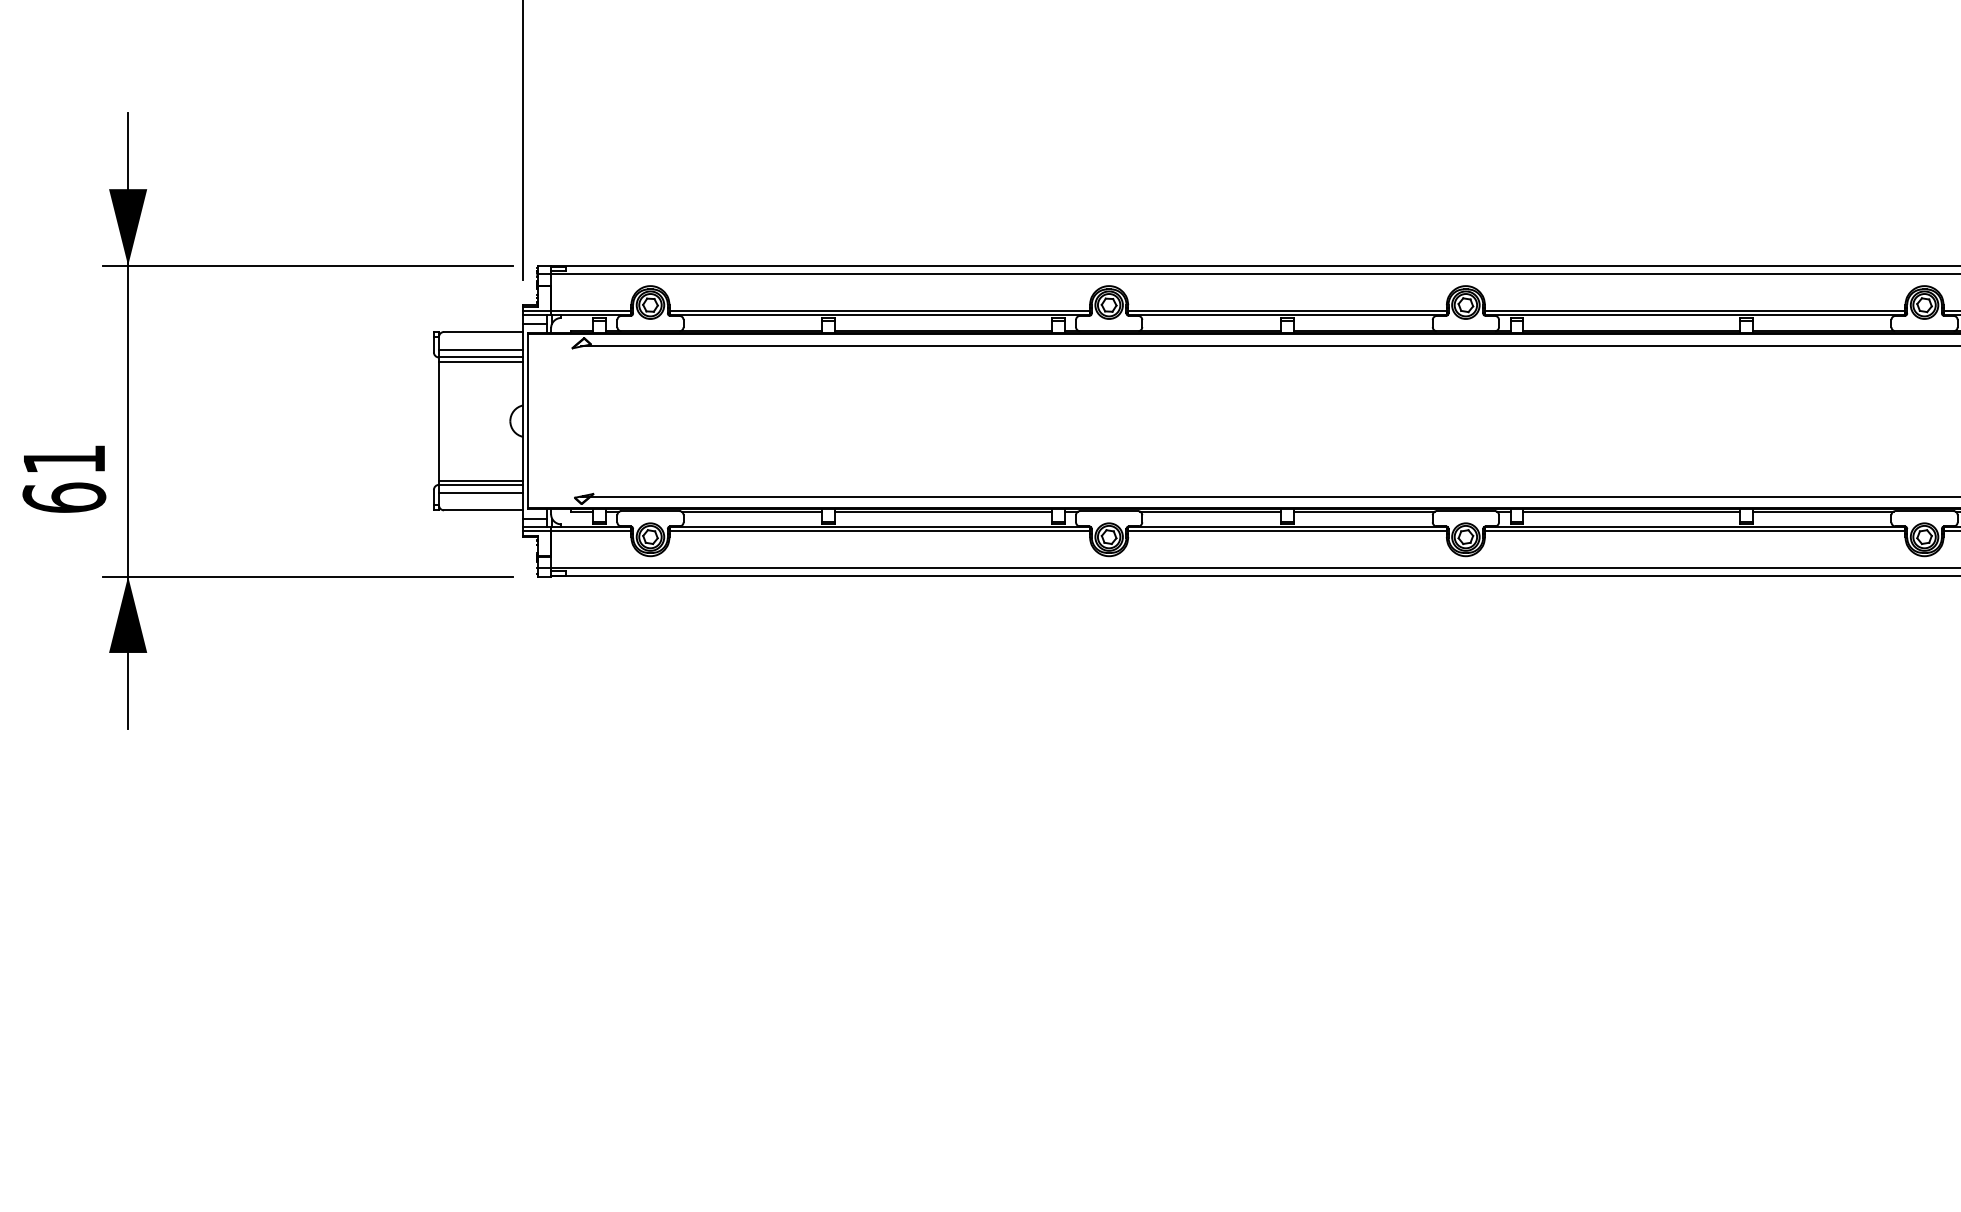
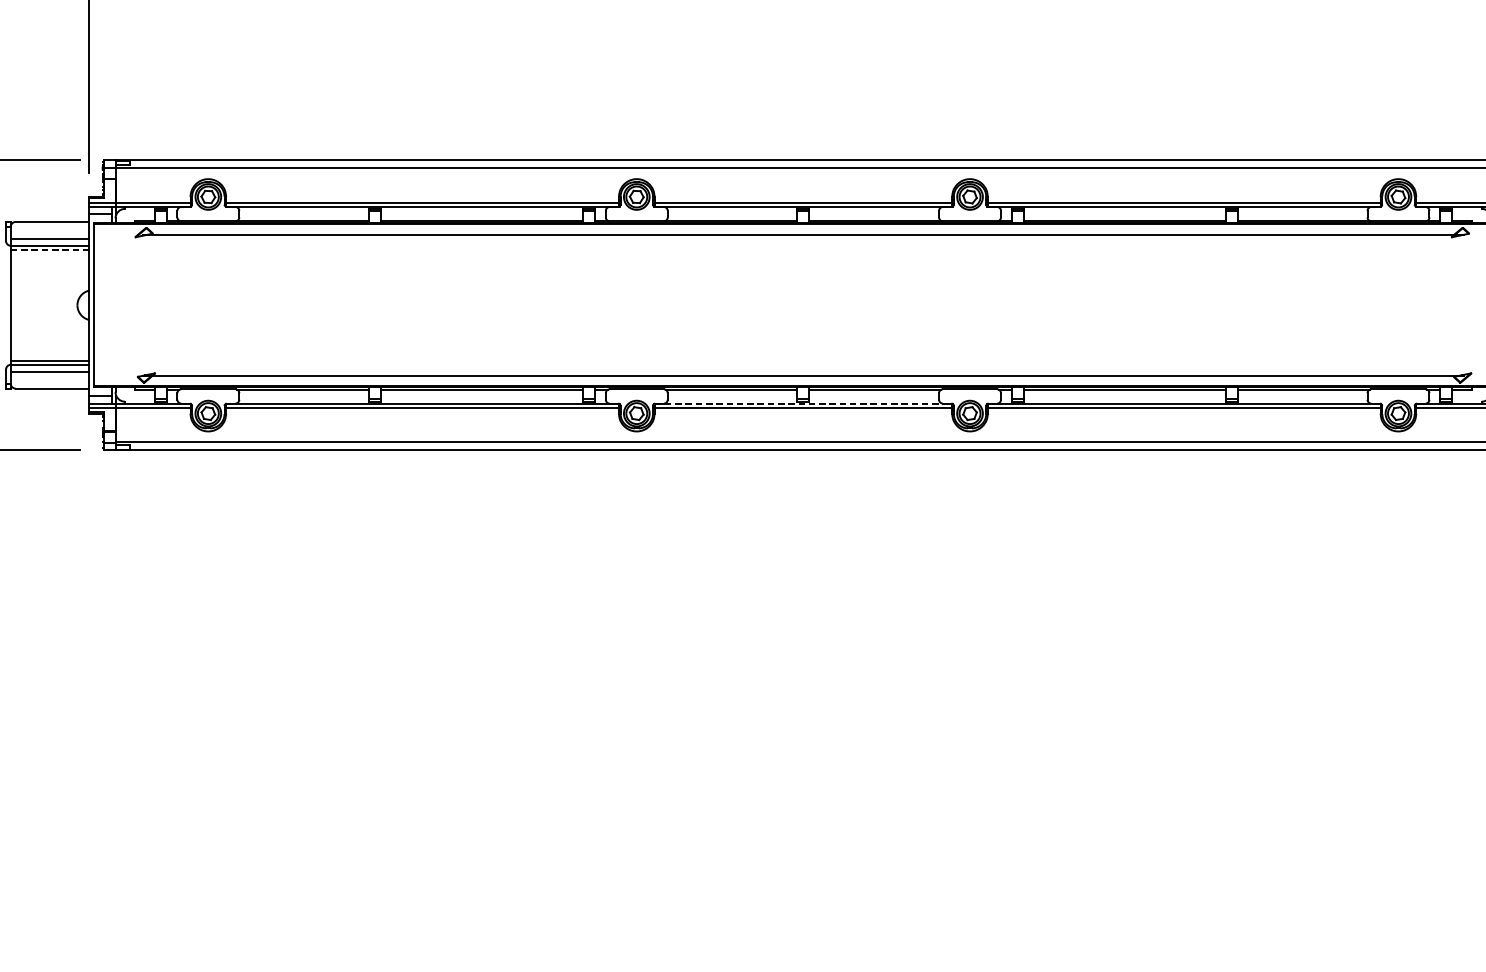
line: (480, 361) -> (49, 249), solid -> dashed
line: (1288, 526) -> (804, 403), solid -> dashed

